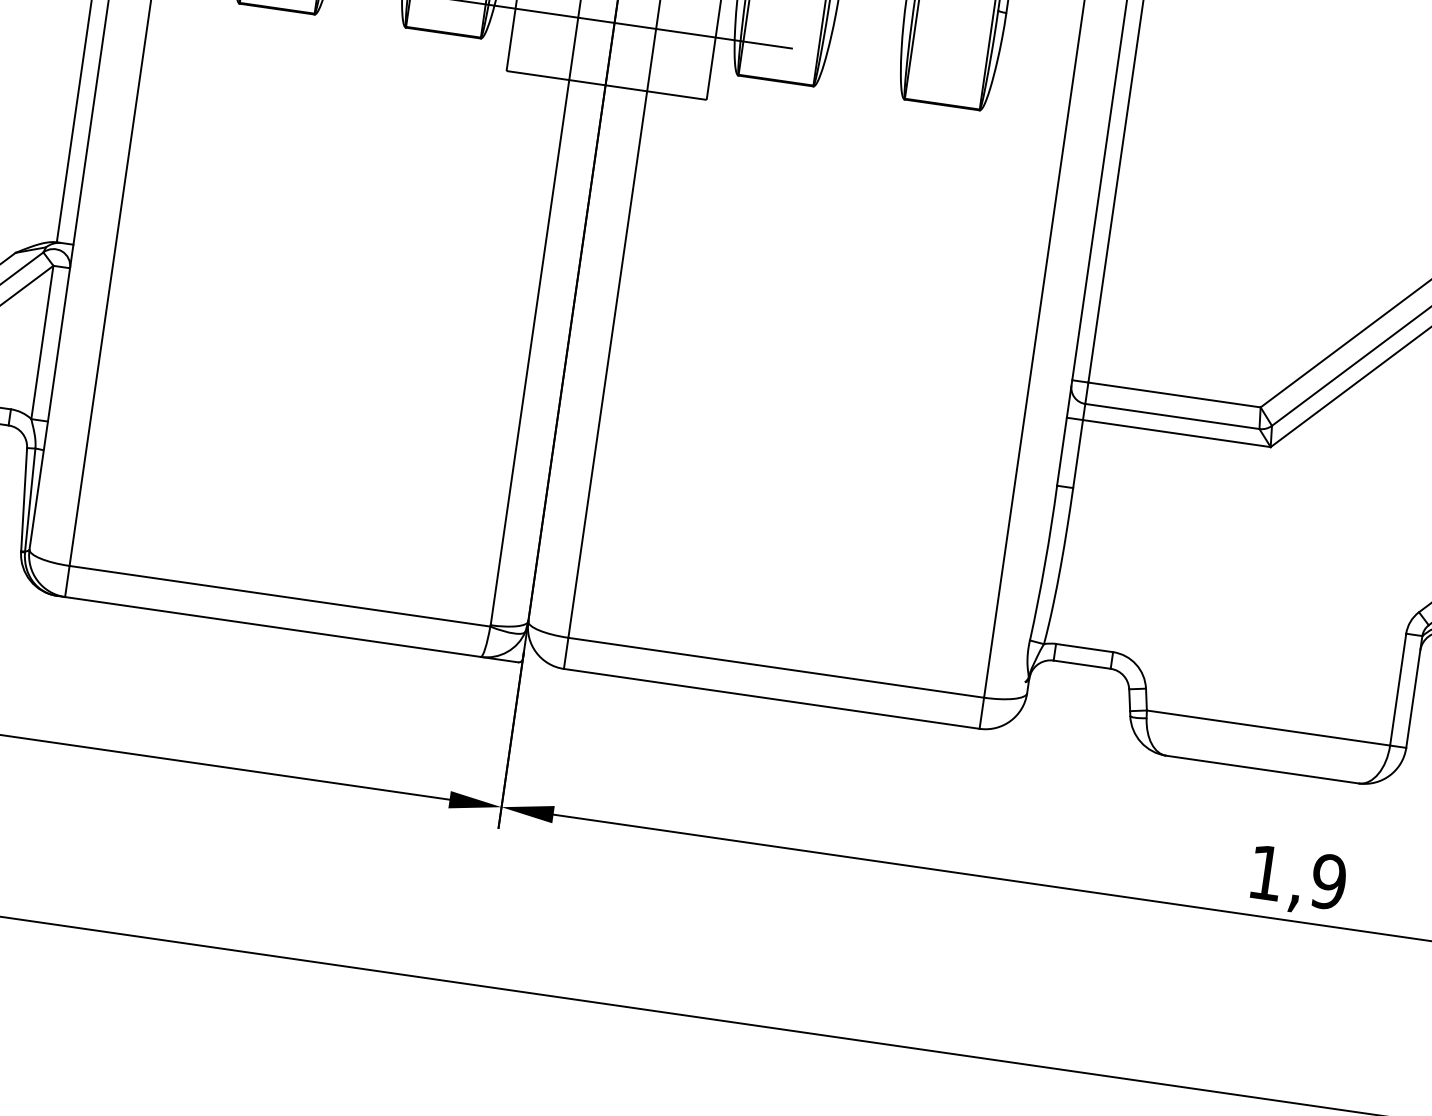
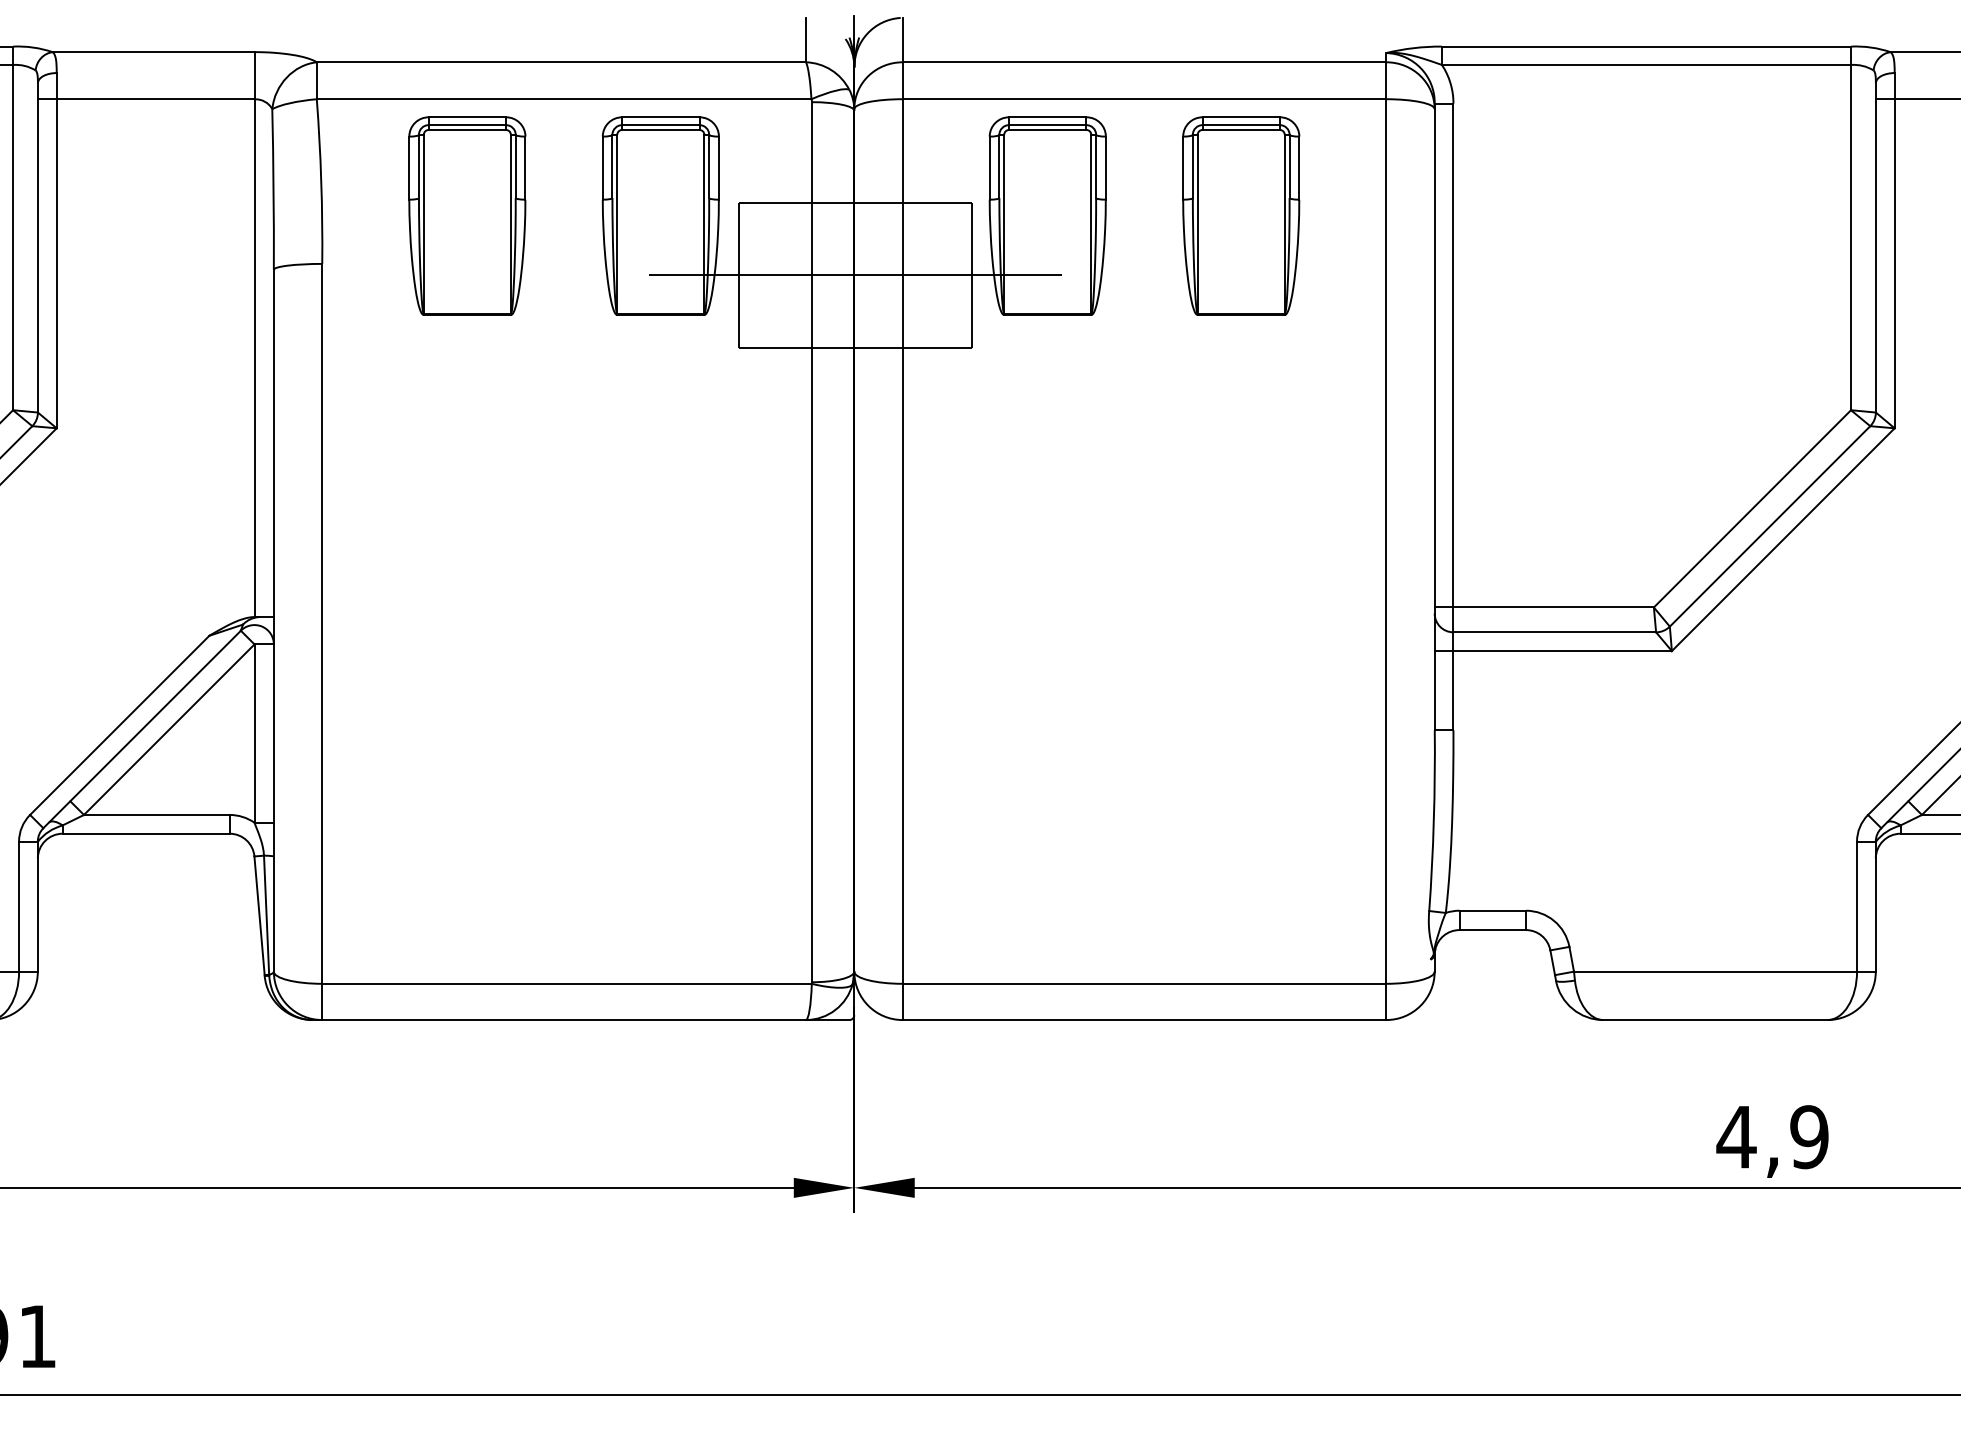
text: (1266, 873) -> (1736, 1137), 1,9 -> 4,9

